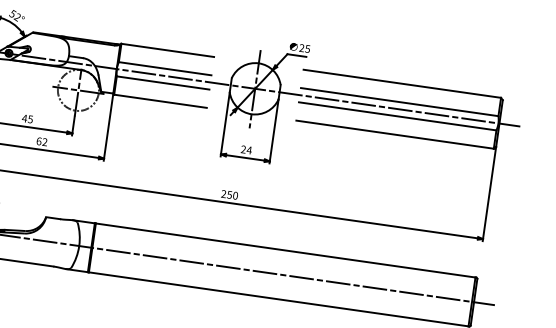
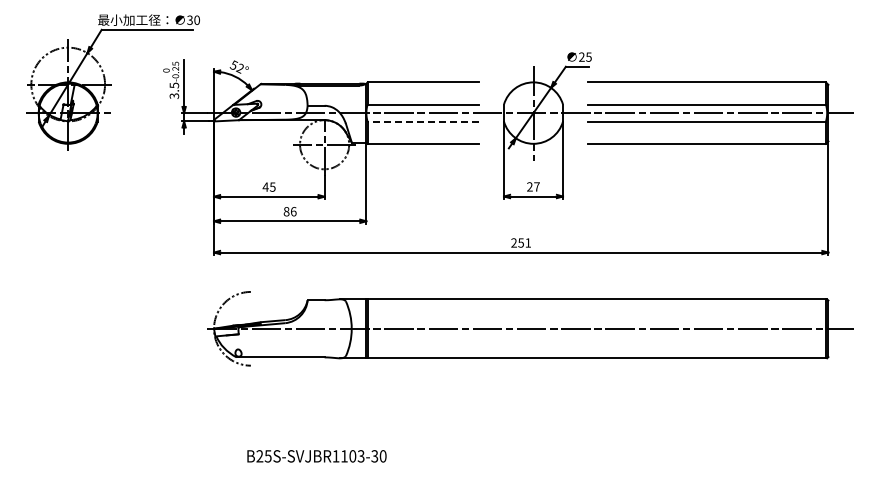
line: (163, 82) -> (423, 121), solid -> dashed
text: (41, 141) -> (289, 211), 62 -> 86
text: (249, 149) -> (536, 186), 24 -> 27
text: (235, 195) -> (528, 242), 250 -> 251

